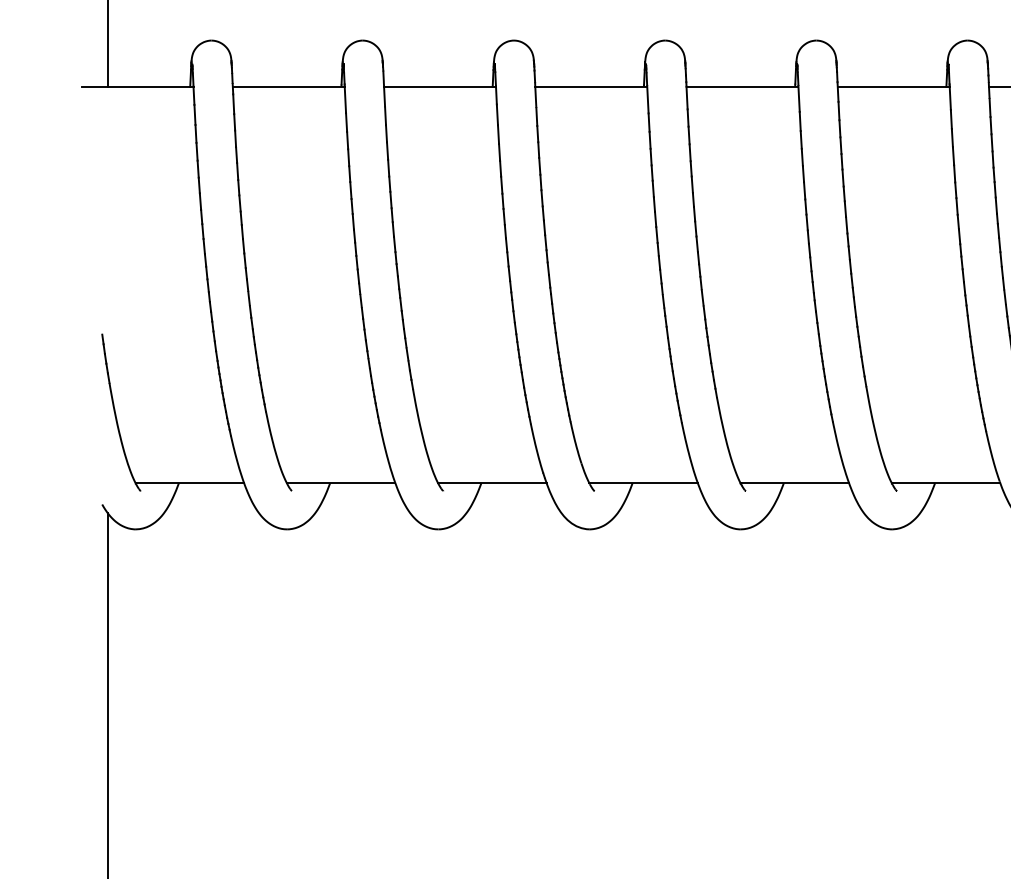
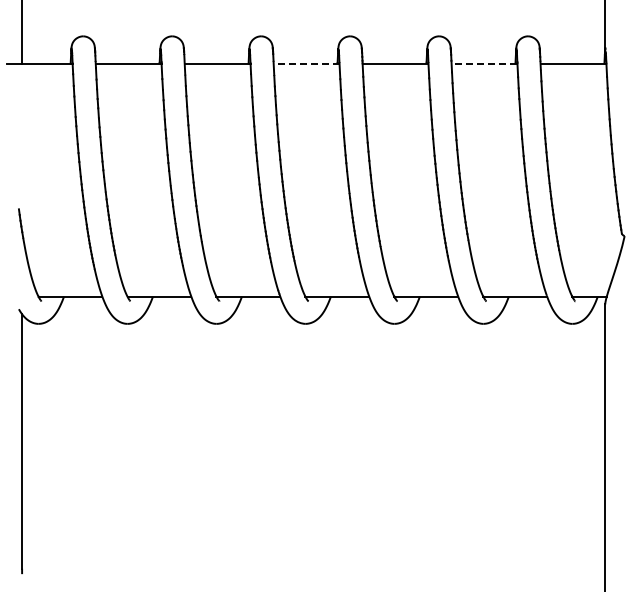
line: (591, 86) -> (306, 63), solid -> dashed
line: (893, 86) -> (484, 63), solid -> dashed

